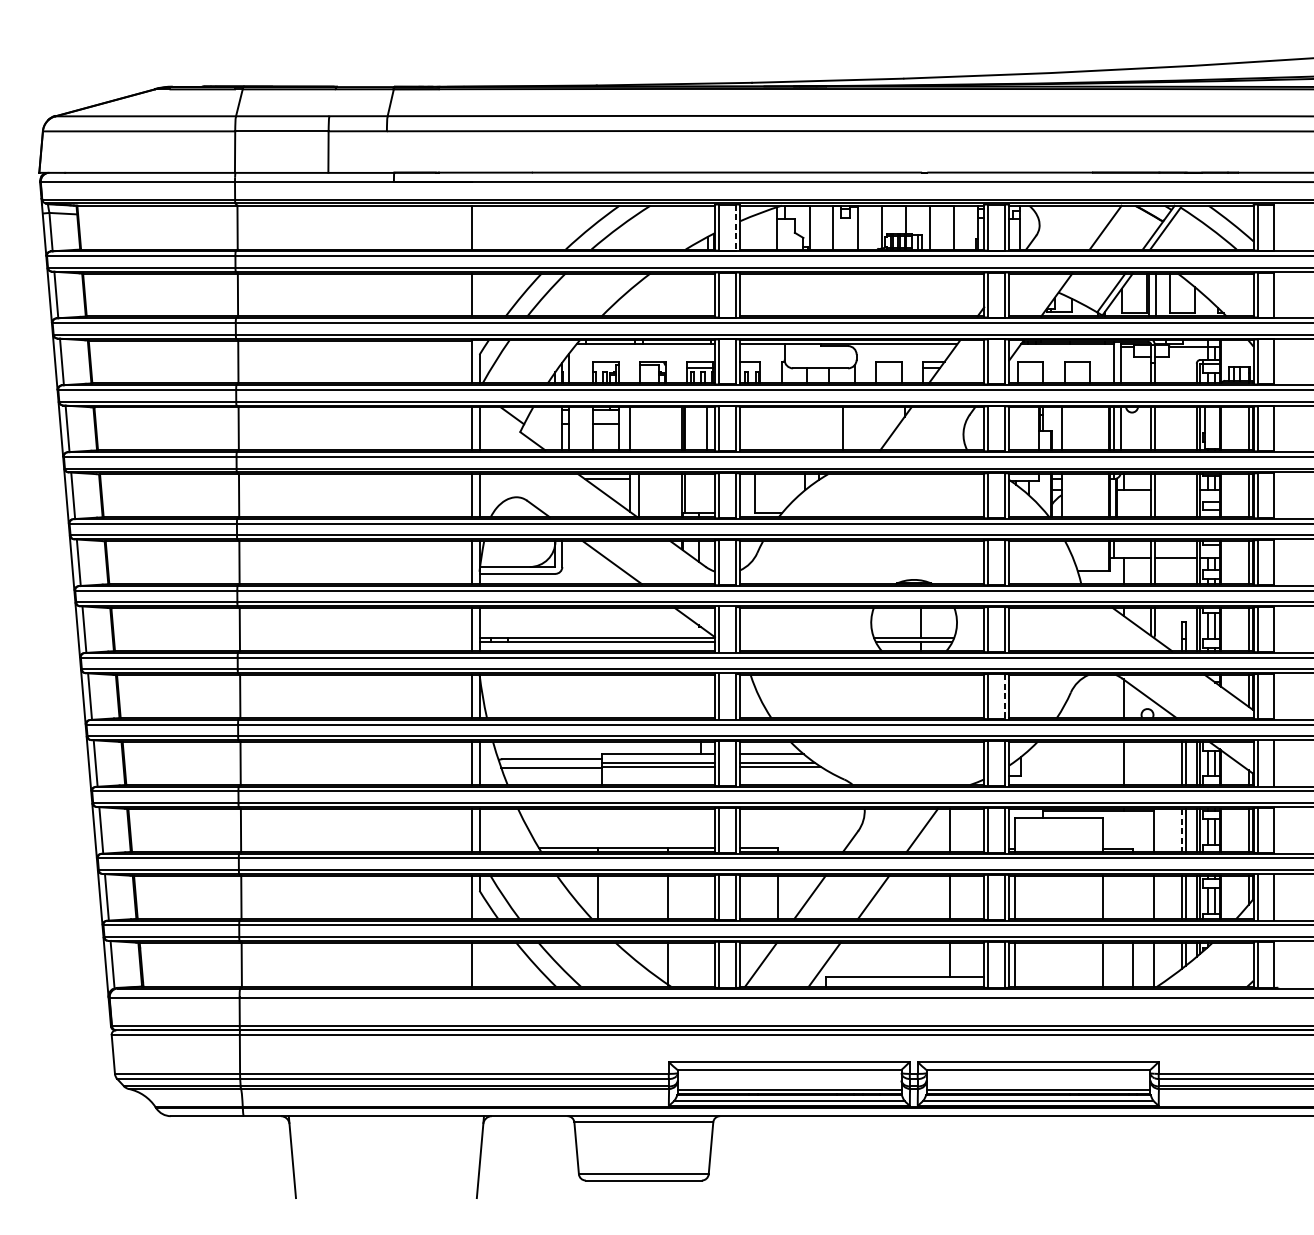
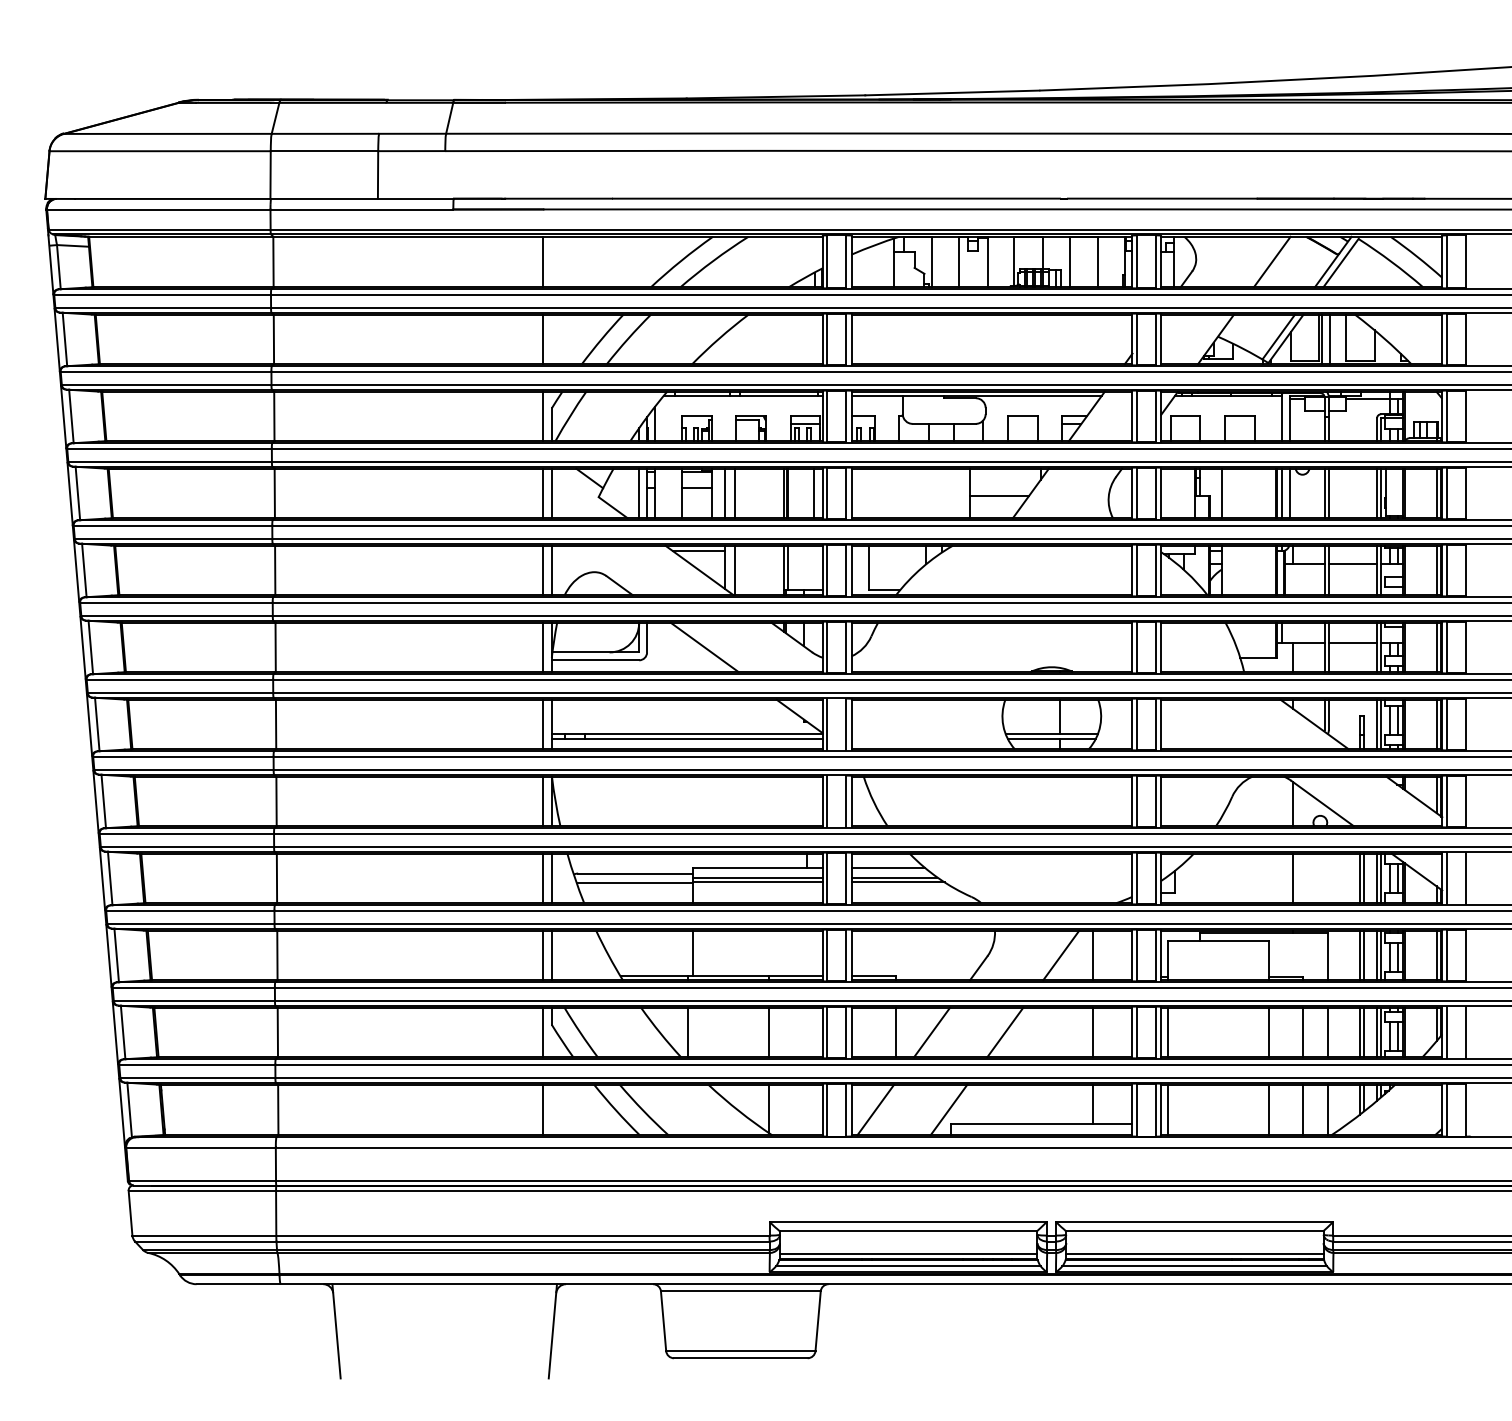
line: (735, 227) -> (846, 261), dashed -> solid
line: (555, 428) -> (639, 493), added
line: (638, 428) -> (734, 493), added
line: (868, 430) -> (999, 495), added
line: (1175, 489) -> (1352, 563), added
line: (1005, 696) -> (1156, 801), dashed -> solid
line: (602, 828) -> (693, 953), added
line: (1181, 830) -> (1359, 955), dashed -> solid
line: (1132, 897) -> (1303, 1032), added

